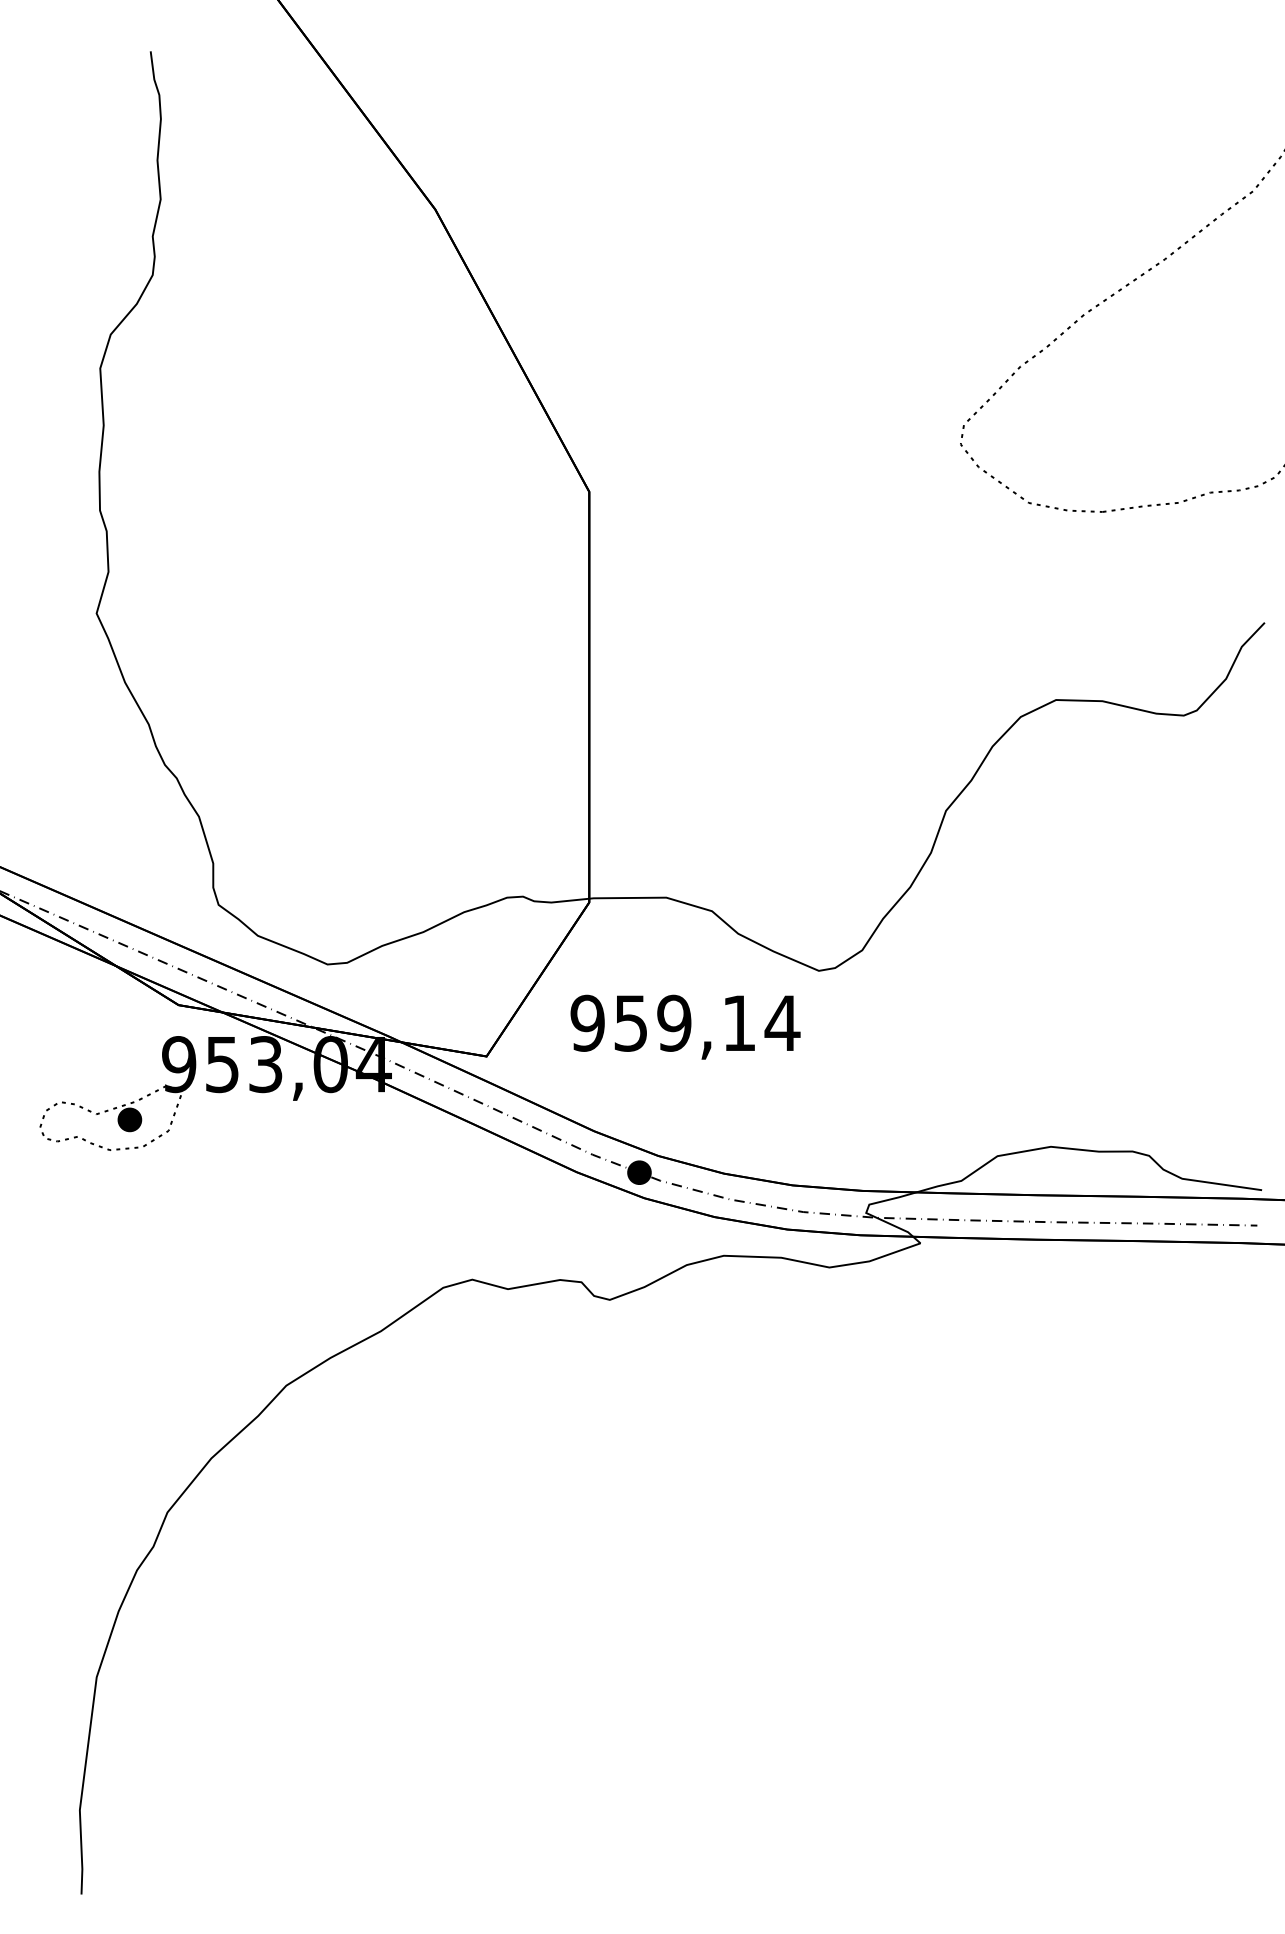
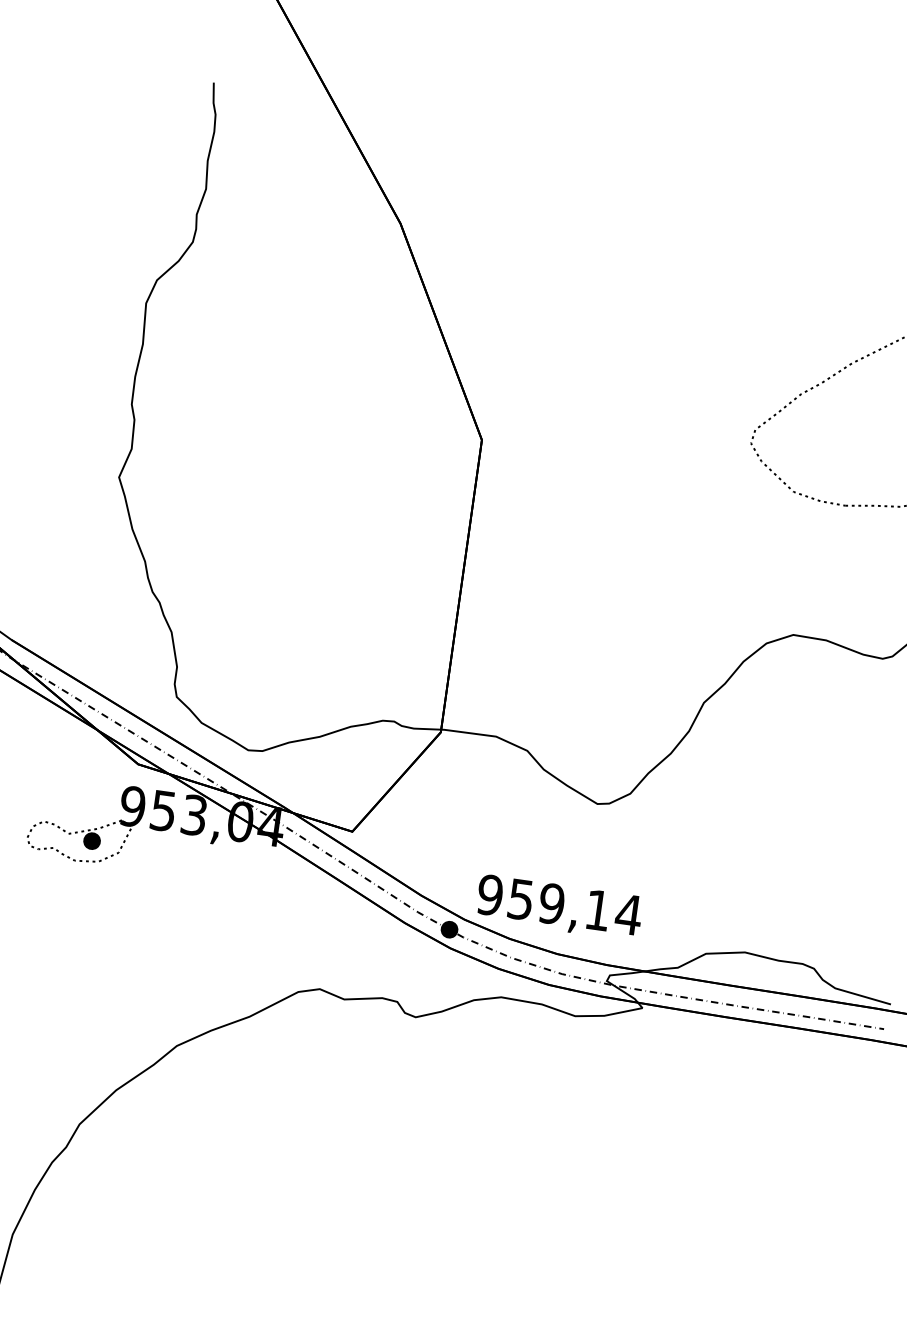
text: (685, 1026) -> (559, 907), moved

